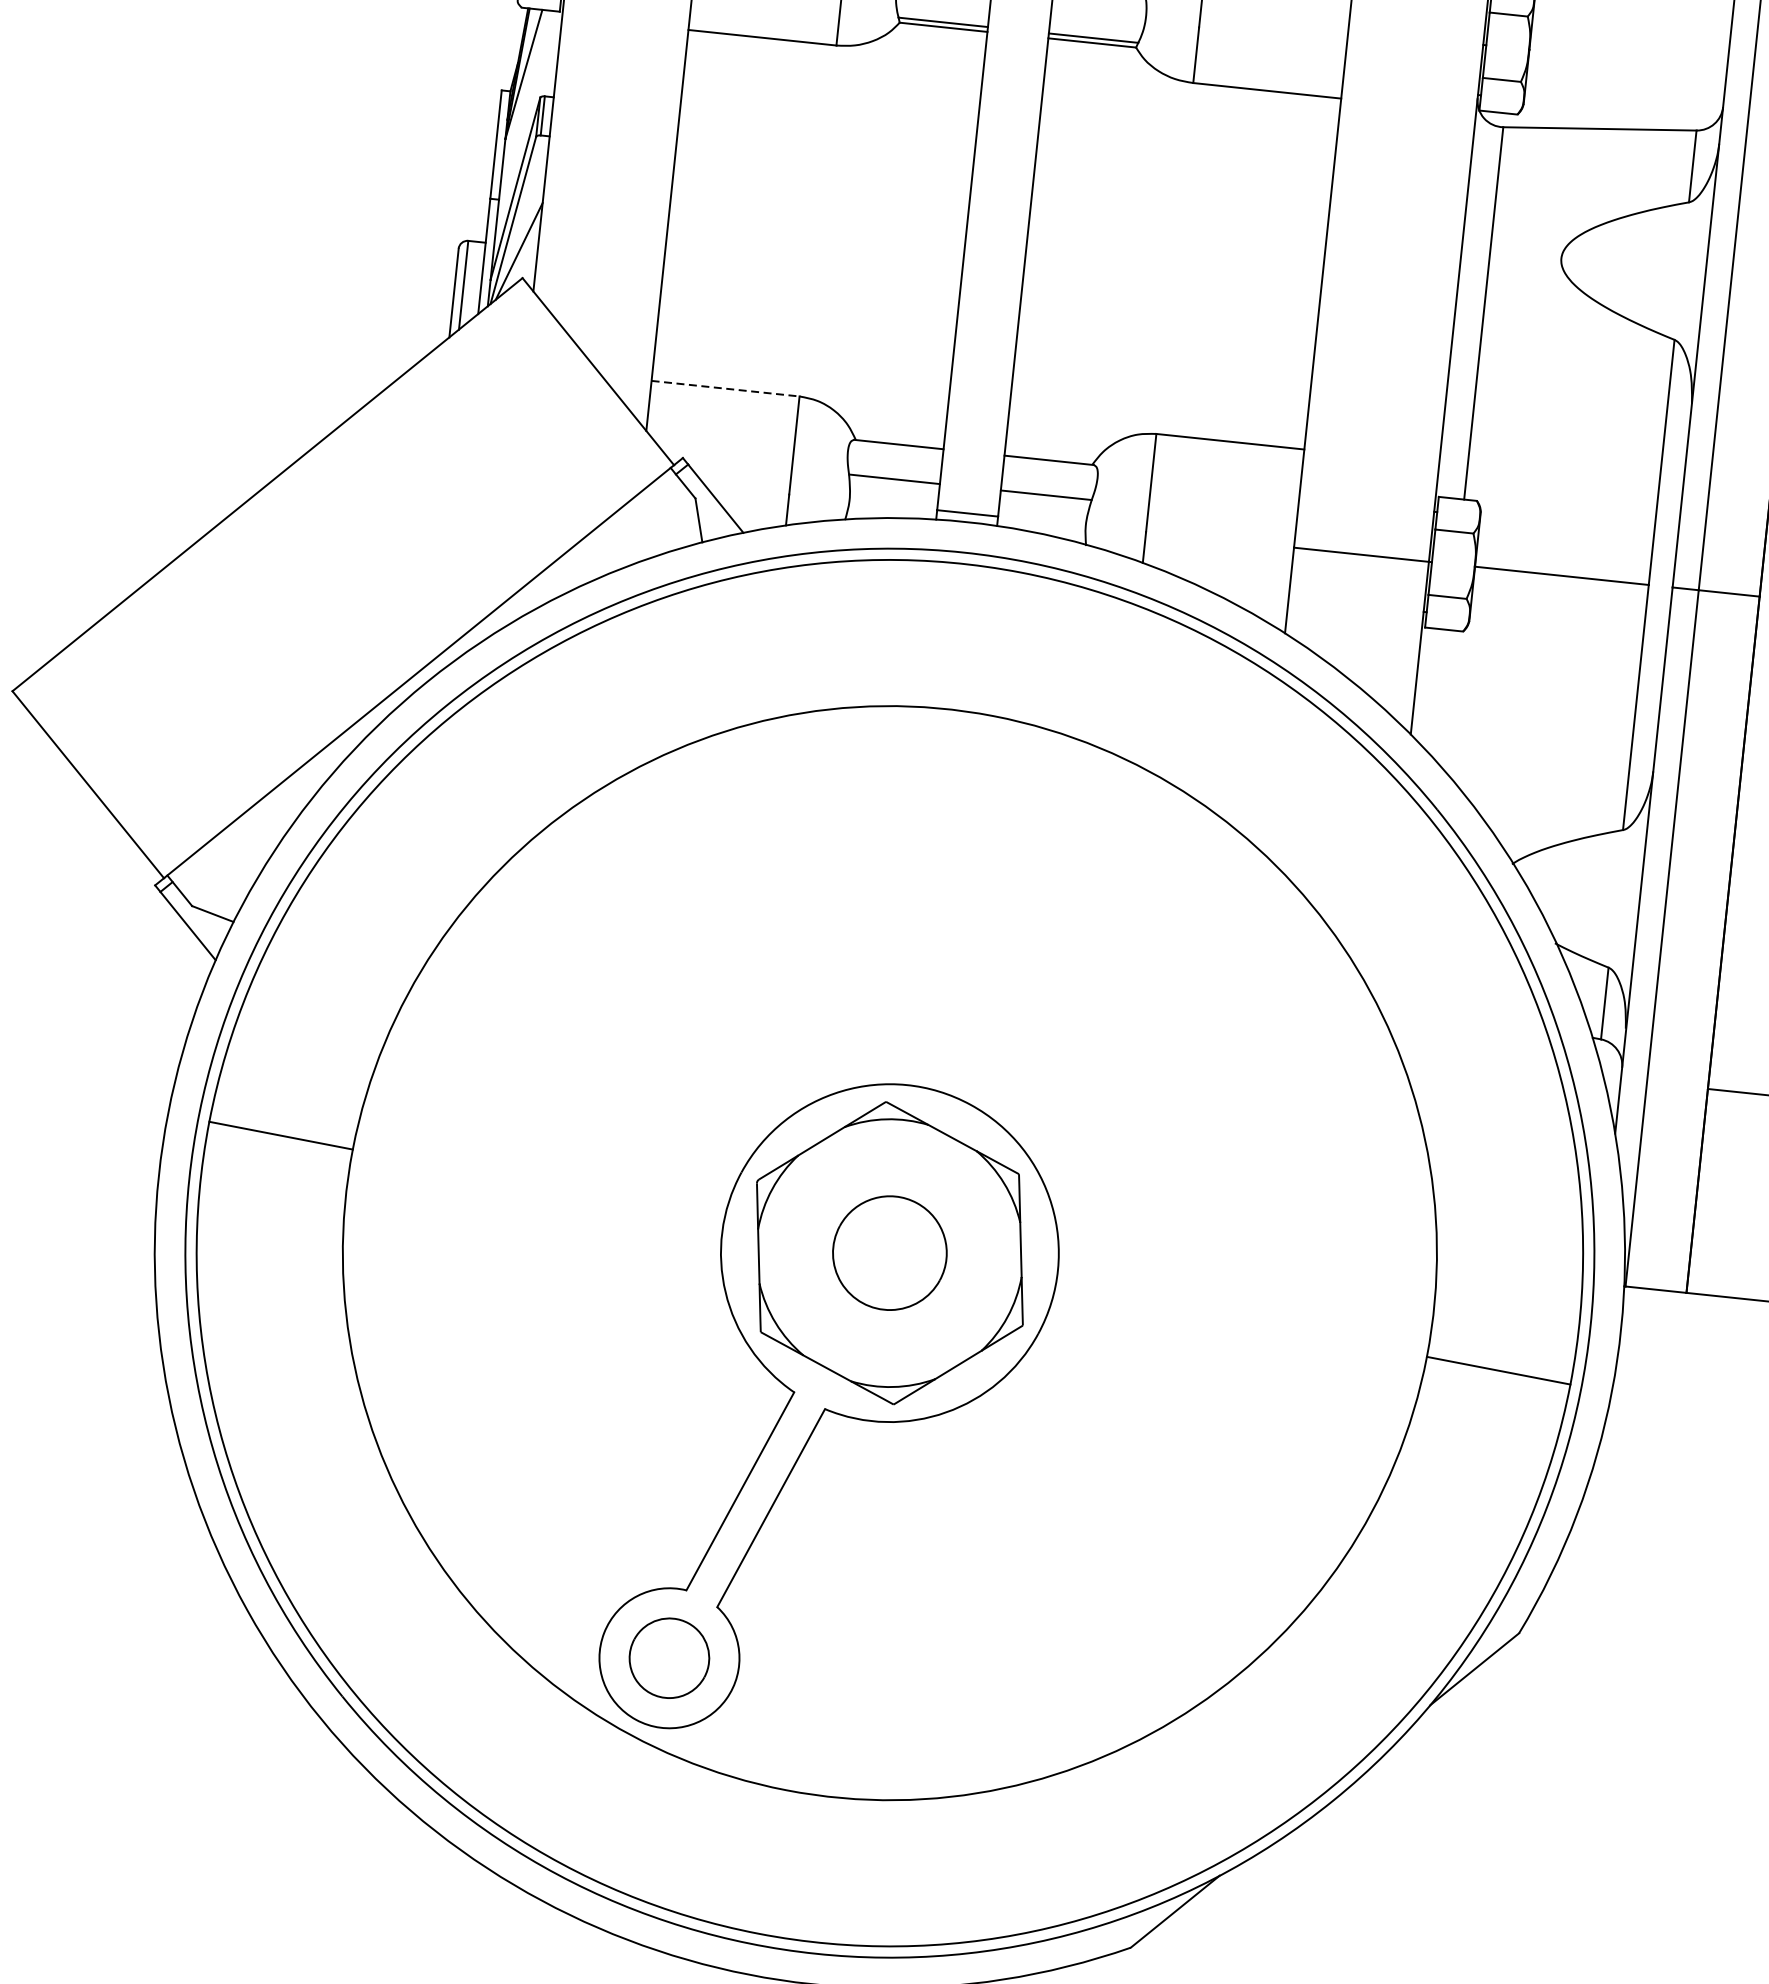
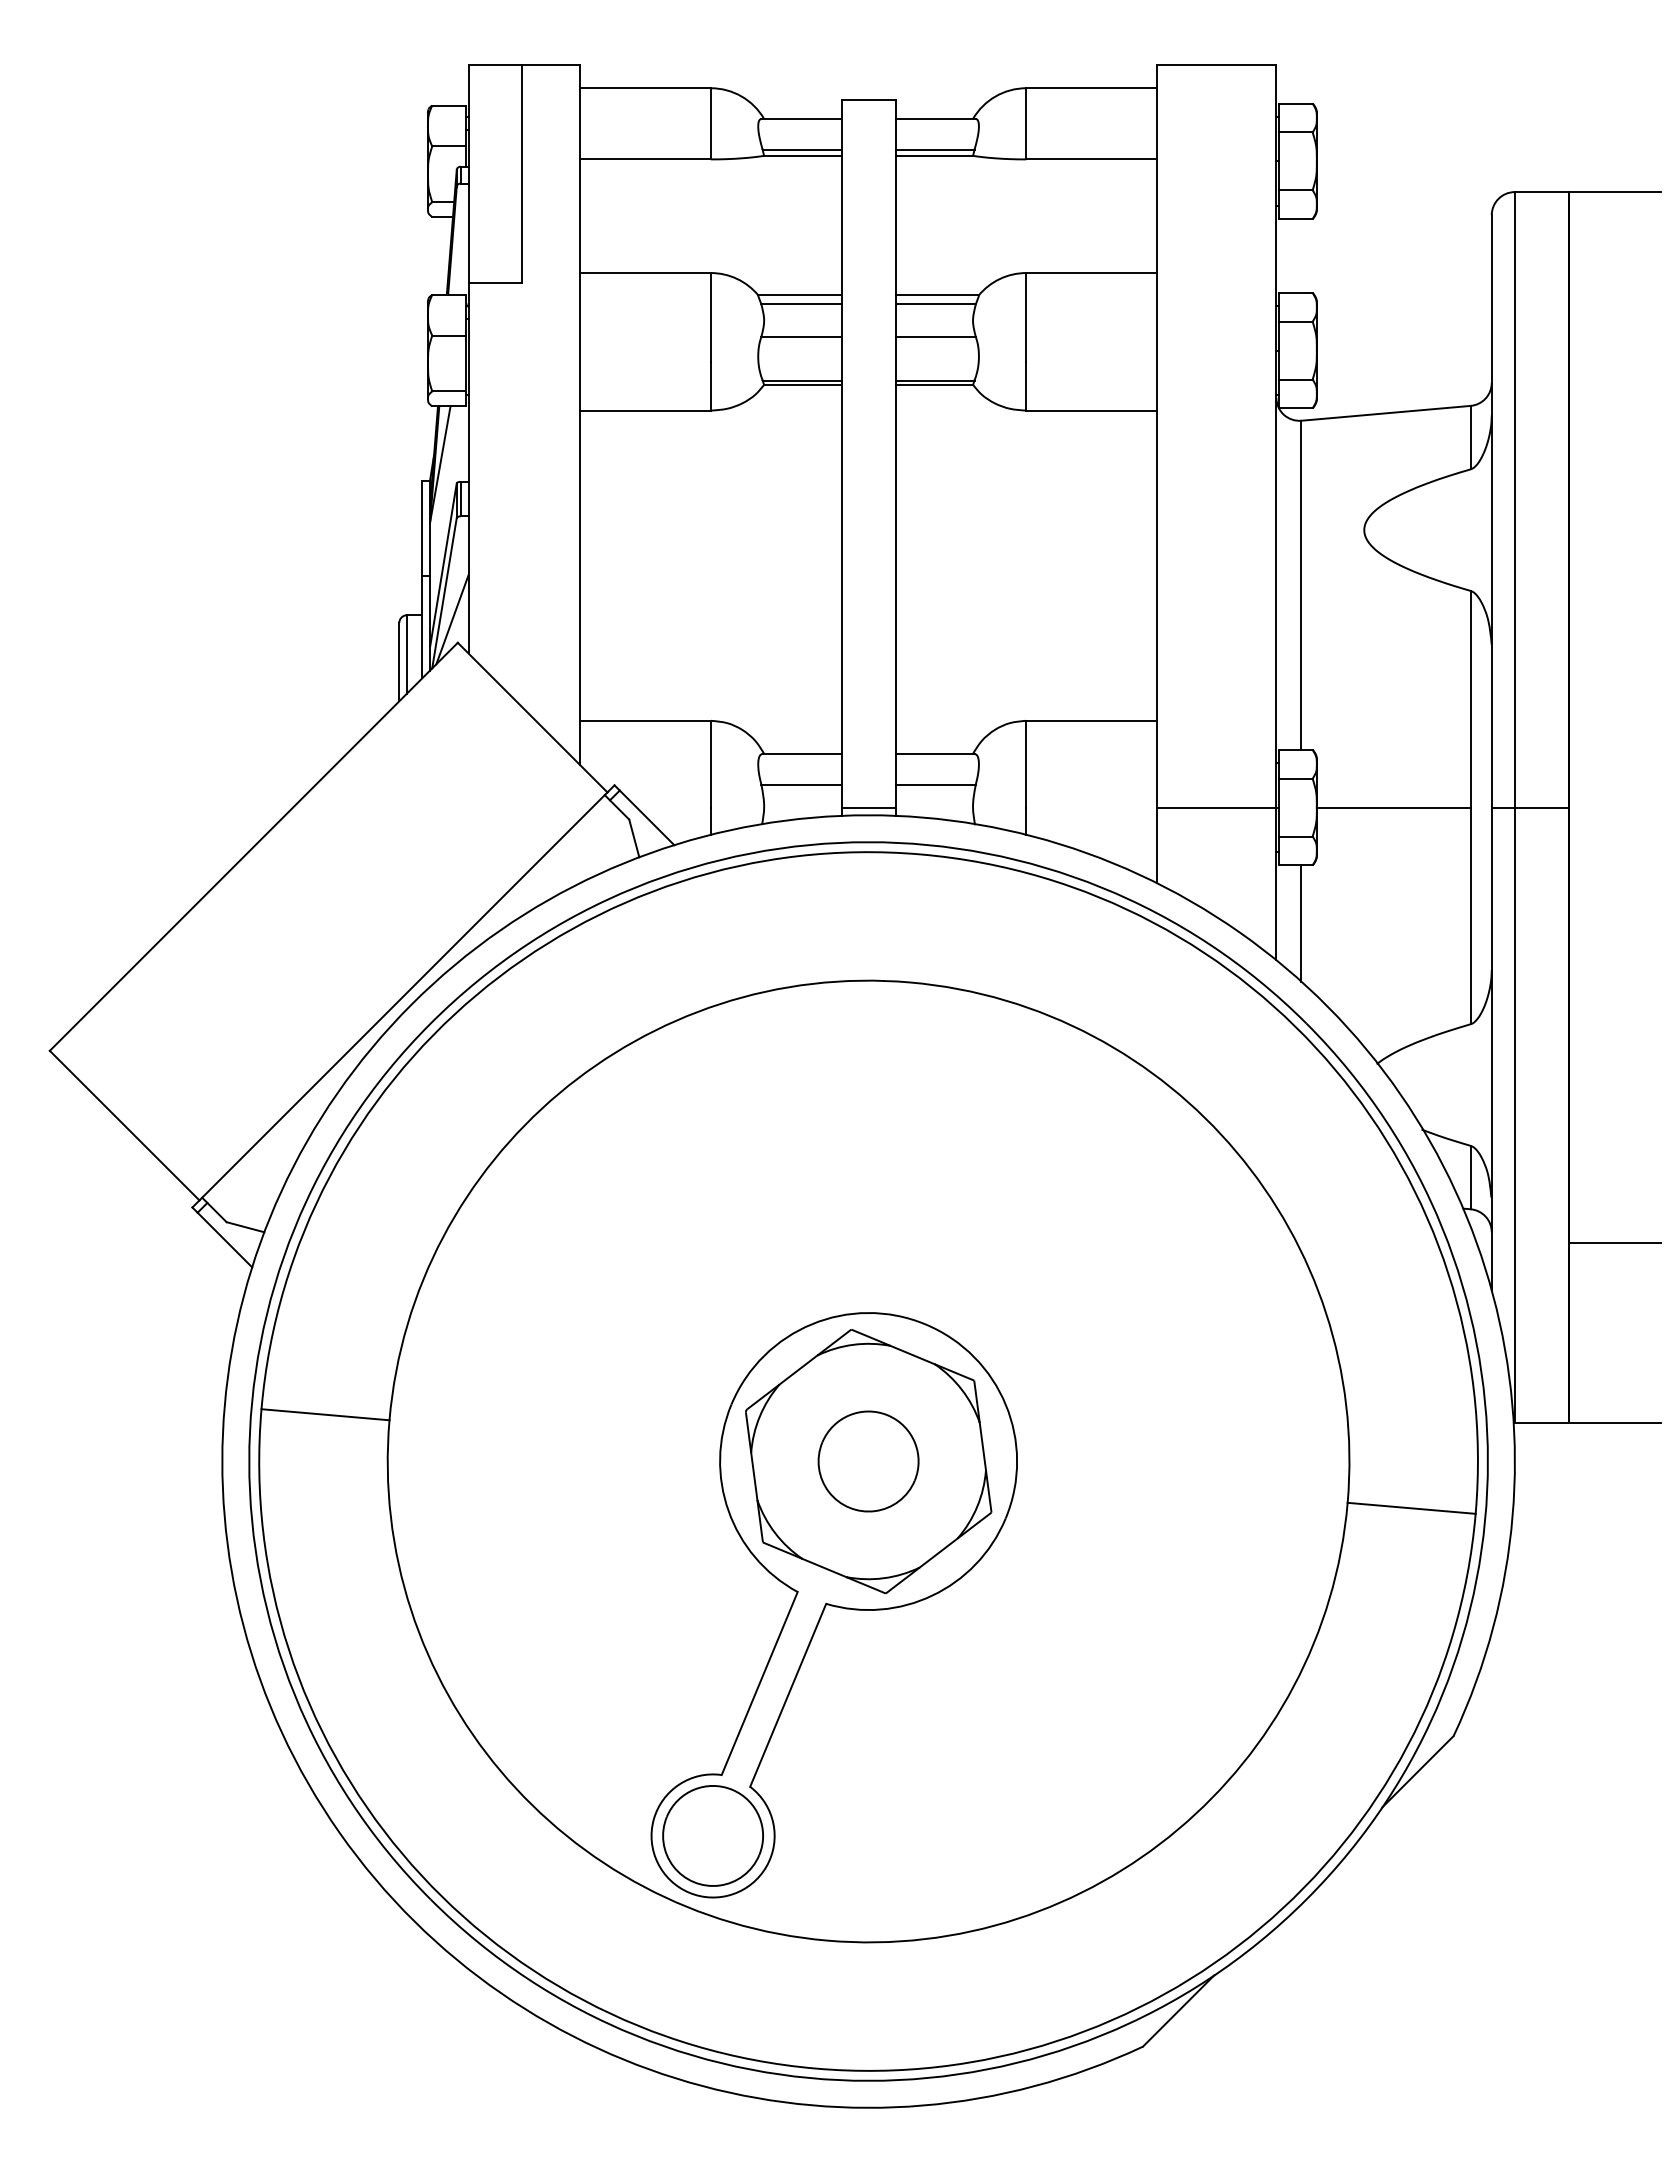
line: (725, 388) -> (645, 720), dashed -> solid
line: (1443, 695) -> (1301, 923), added
part: (668, 1657) -> (712, 1835), size x1.43

